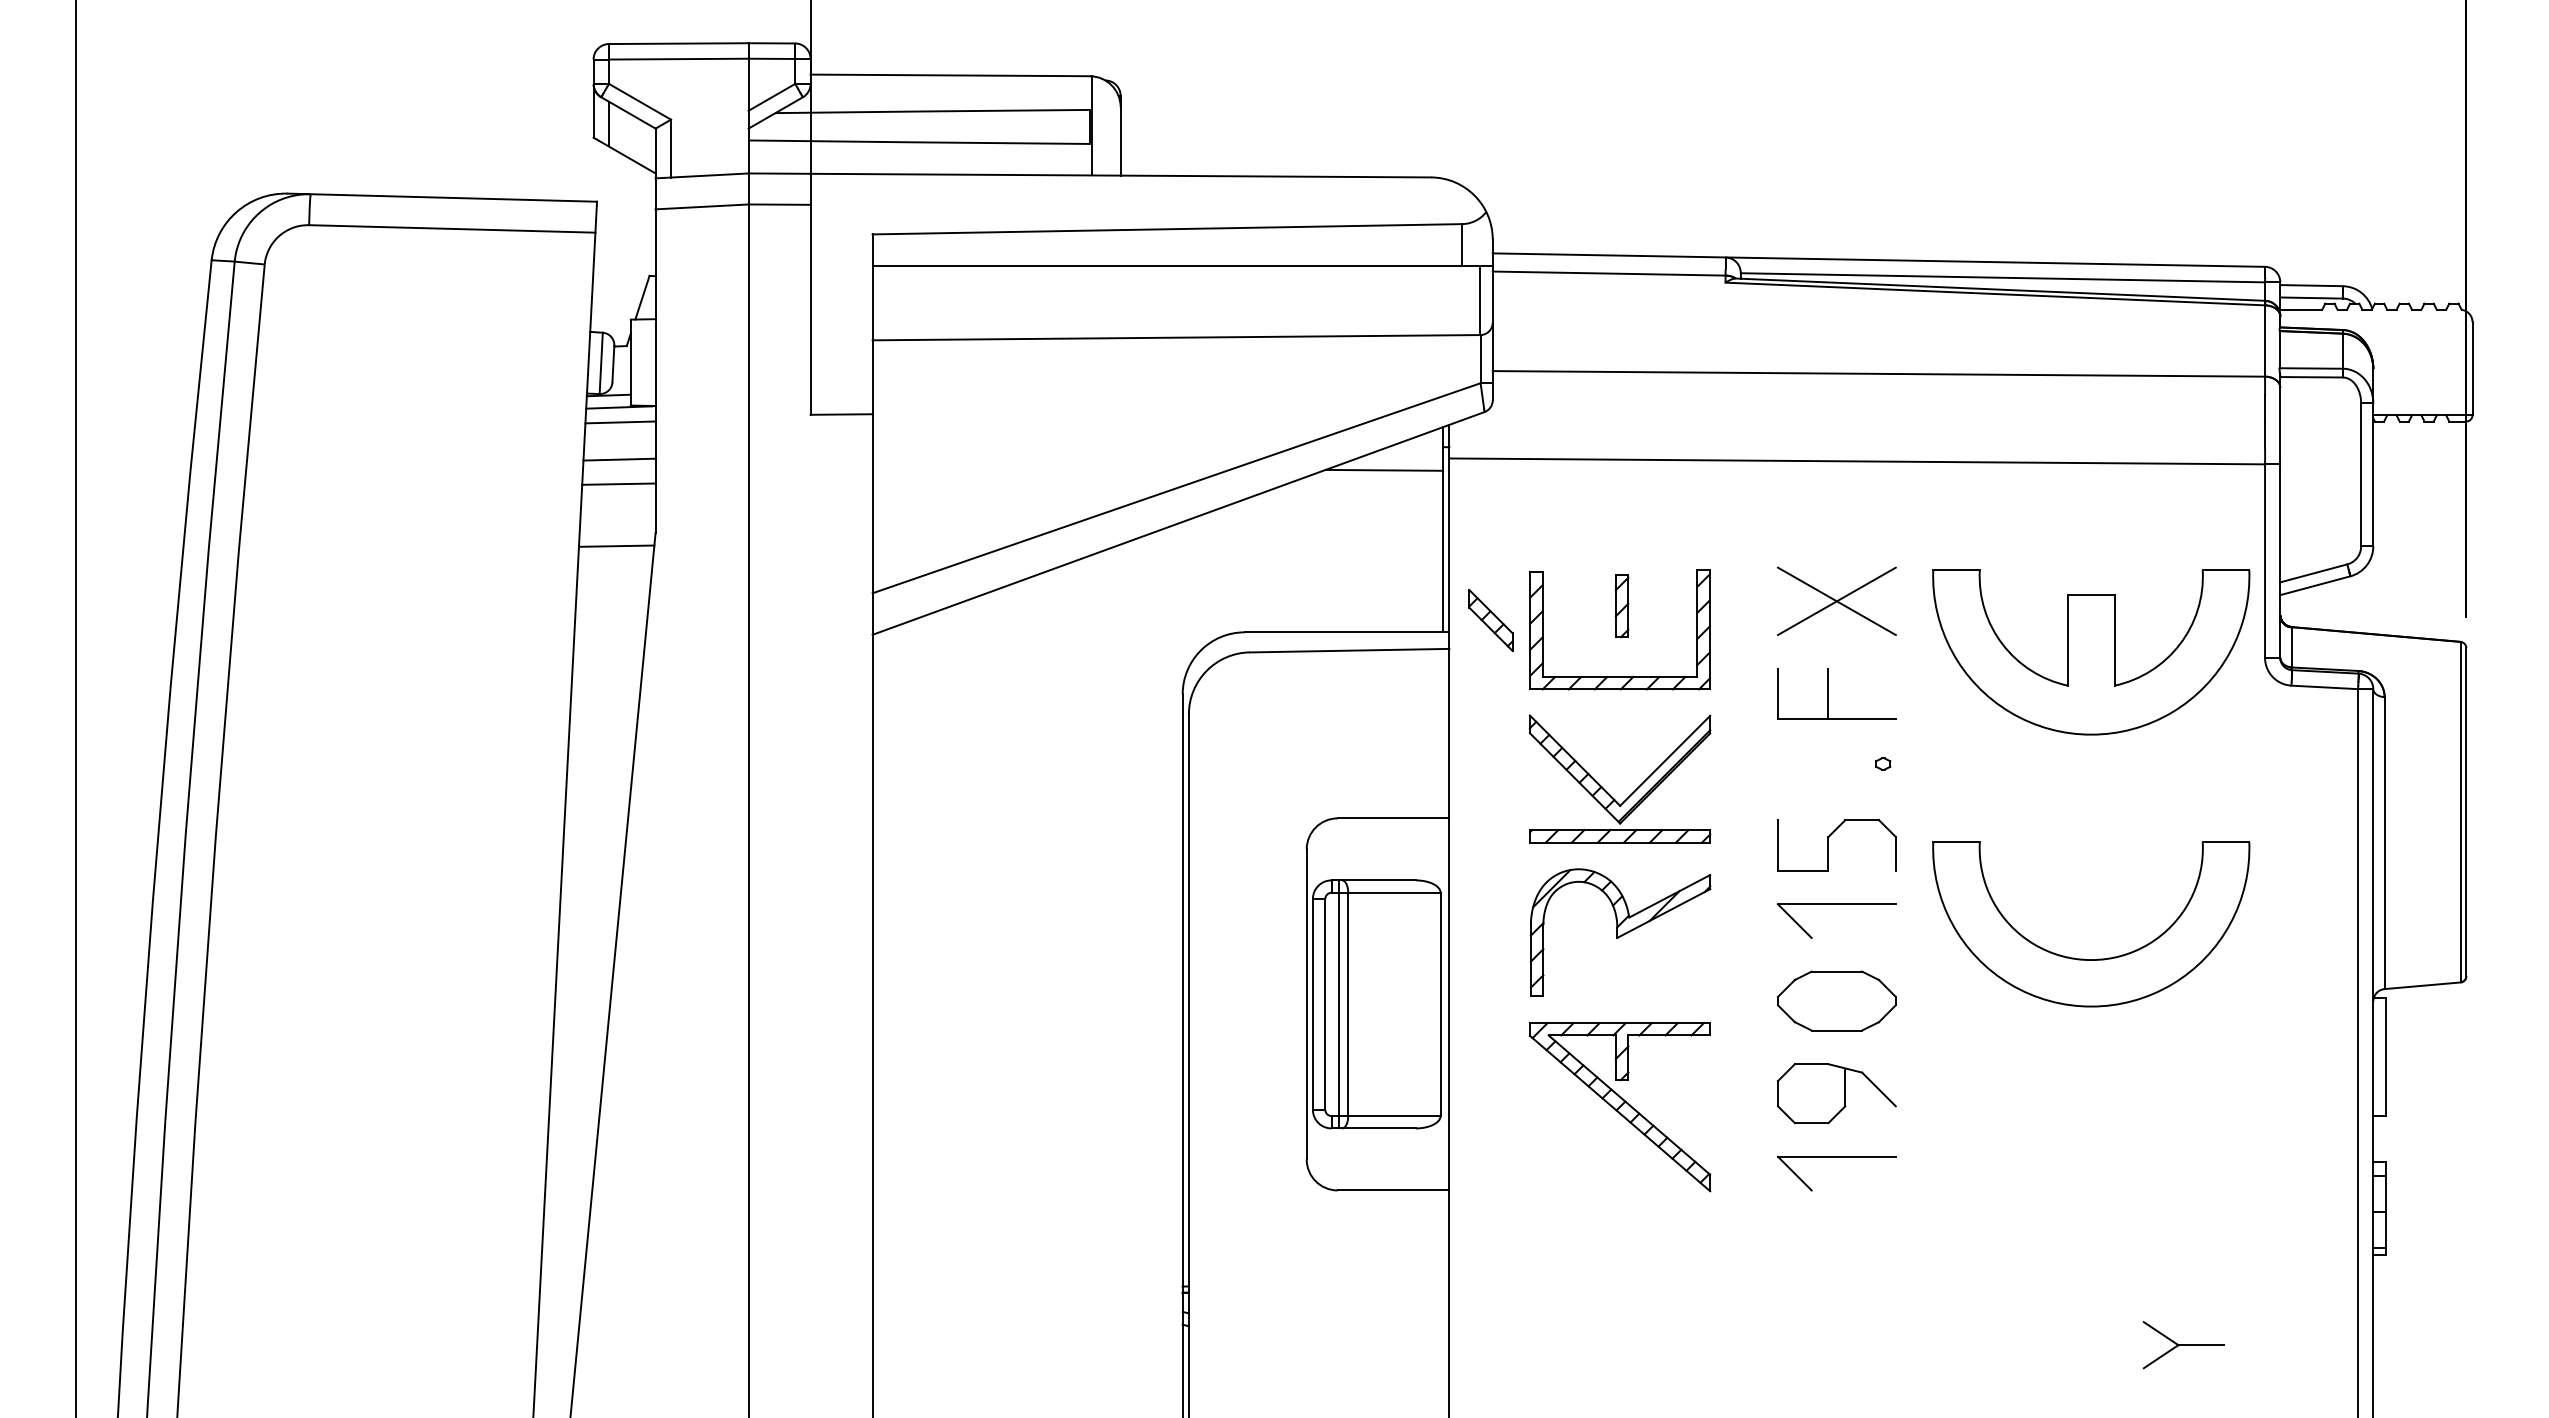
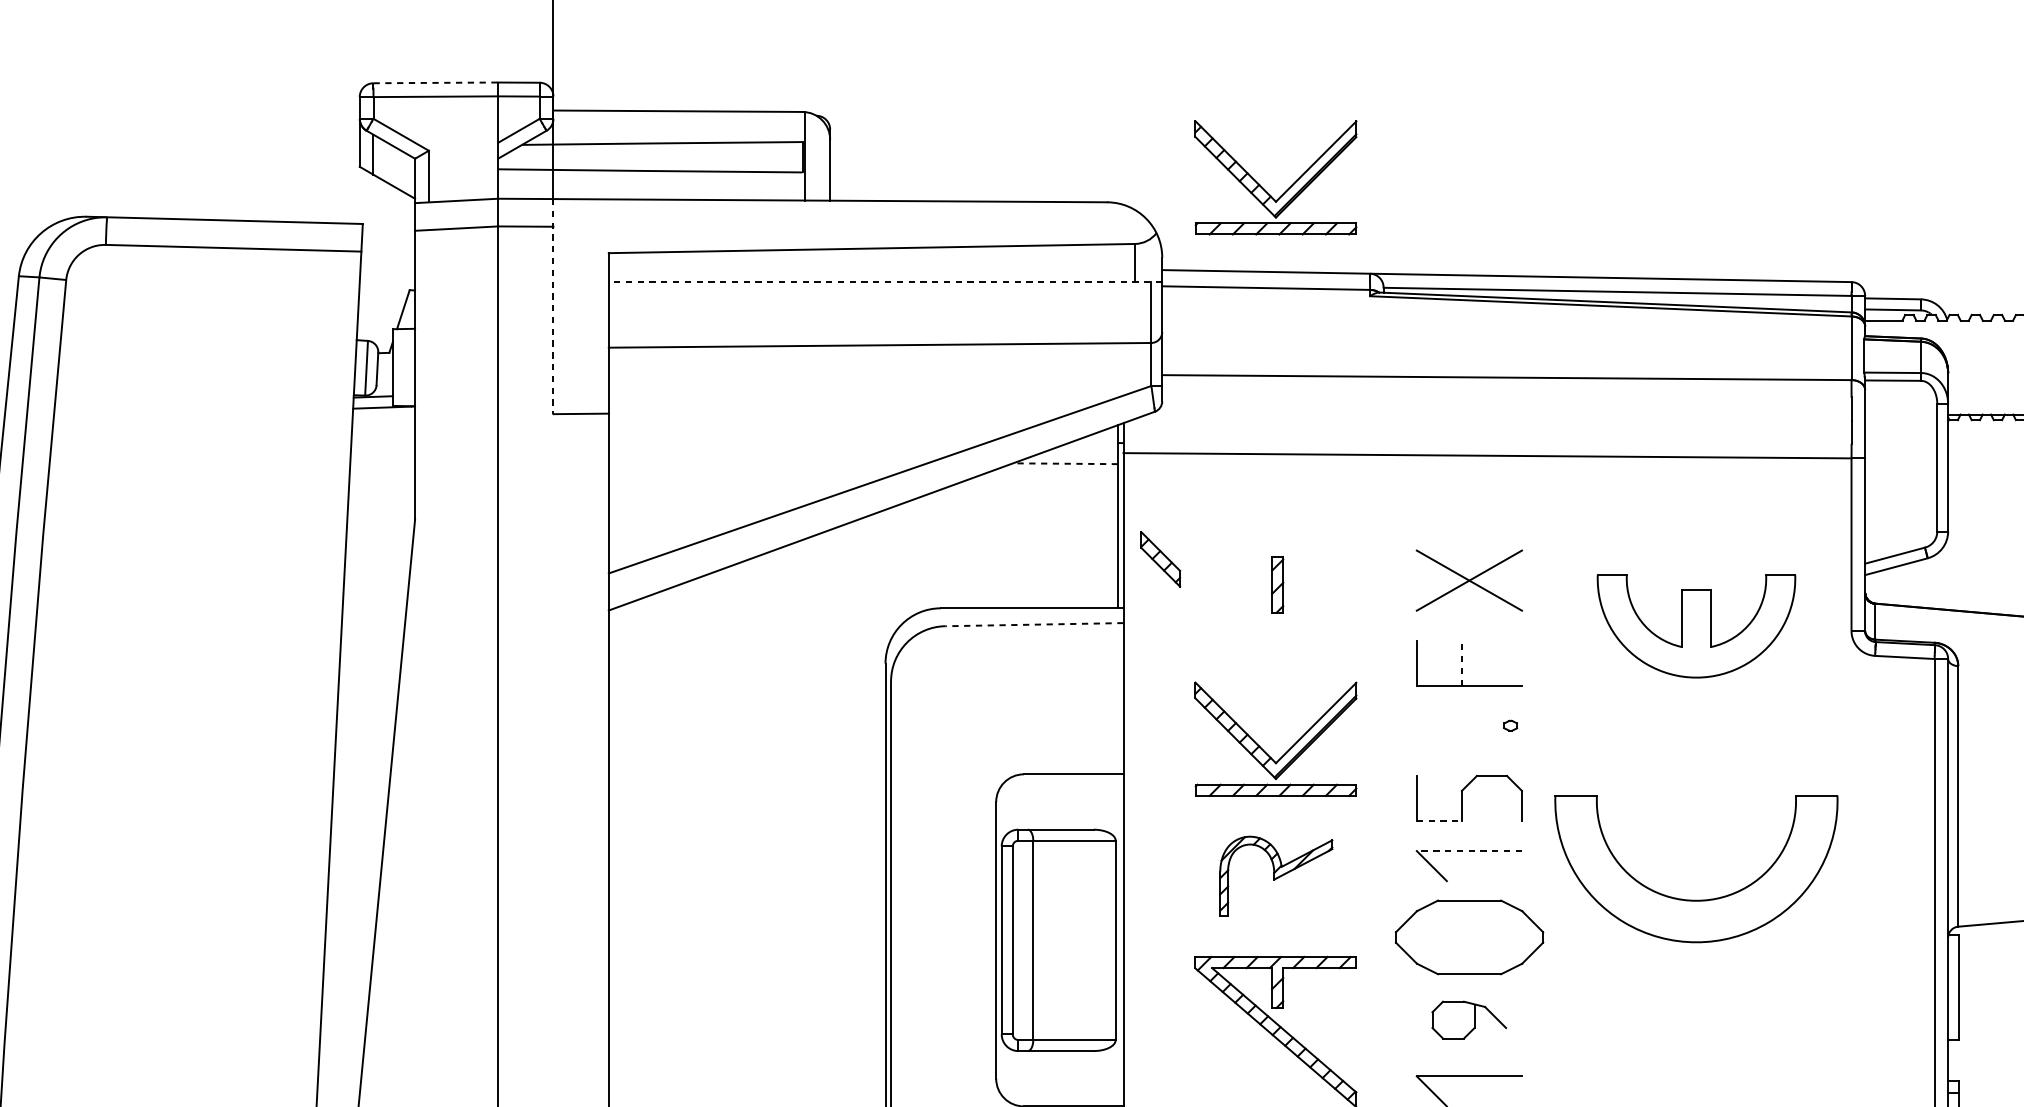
line: (678, 43) -> (435, 82), solid -> dashed
part: (1606, 161) -> (1263, 188), added
line: (1182, 266) -> (885, 281), solid -> dashed
line: (810, 294) -> (553, 306), solid -> dashed
line: (620, 422) -> (383, 421), removed
line: (619, 459) -> (382, 454), removed
line: (1384, 470) -> (1065, 463), solid -> dashed
line: (618, 483) -> (381, 475), removed
line: (616, 545) -> (380, 530), removed
part: (1490, 620) -> (1160, 559), moved
line: (1349, 650) -> (1034, 624), solid -> dashed
part: (2091, 652) -> (1696, 626), size x0.7
part: (1619, 676) -> (1275, 647), removed
line: (1828, 693) -> (1461, 662), solid -> dashed
line: (1803, 870) -> (1439, 820), solid -> dashed
line: (1836, 904) -> (1469, 851), solid -> dashed
part: (1620, 932) -> (1276, 876), size x0.7
part: (1836, 1000) -> (1469, 936), size x1.4
line: (1338, 1004) -> (1024, 940), removed
part: (1836, 1093) -> (1469, 1019), size x0.7

